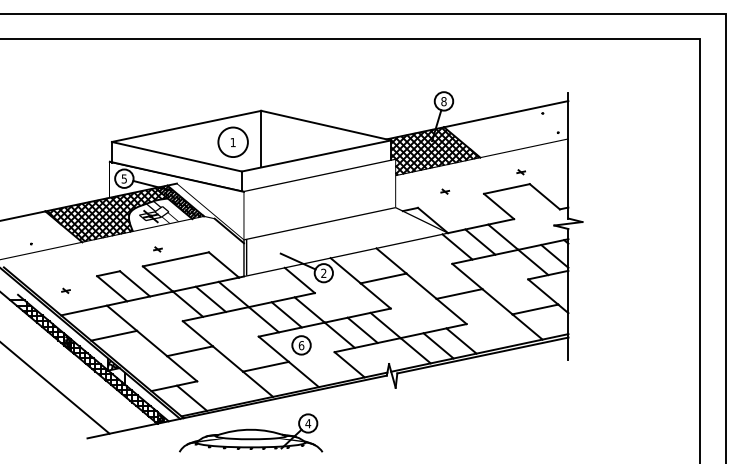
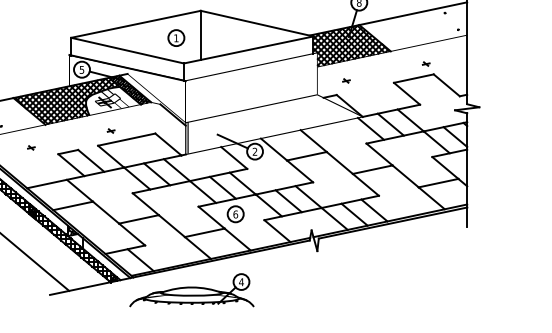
circle: (232, 142) -> (175, 38), size x0.62
part: (445, 191) -> (346, 80), moved
part: (65, 290) -> (30, 147), moved

